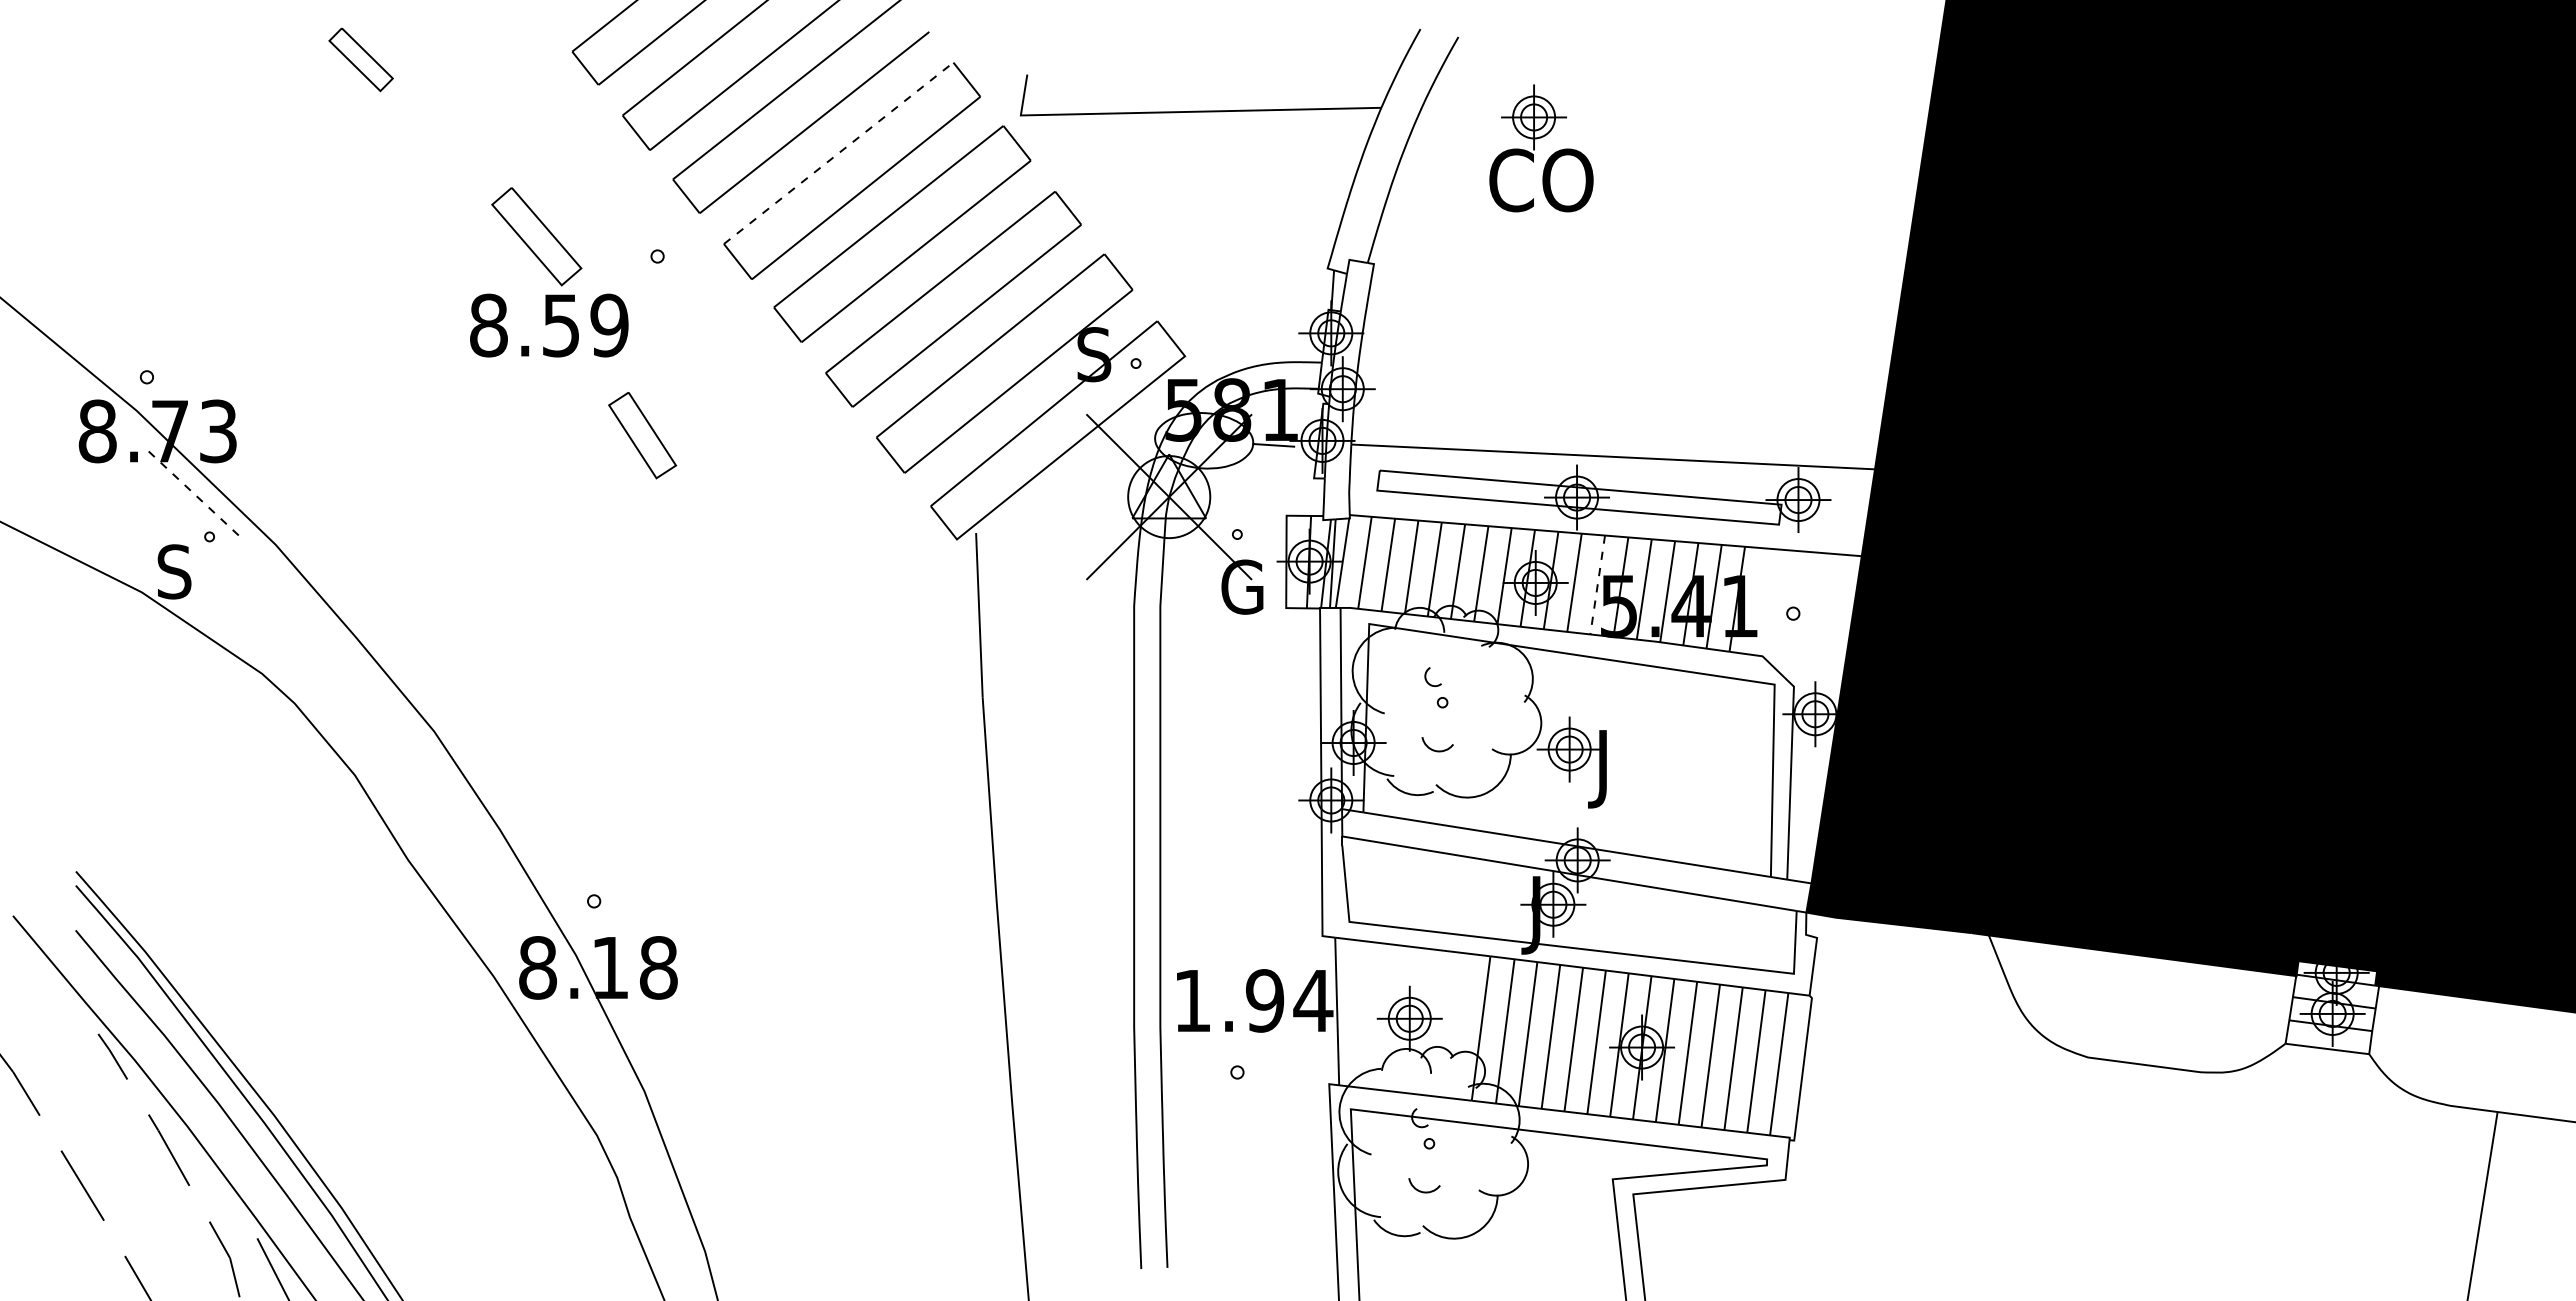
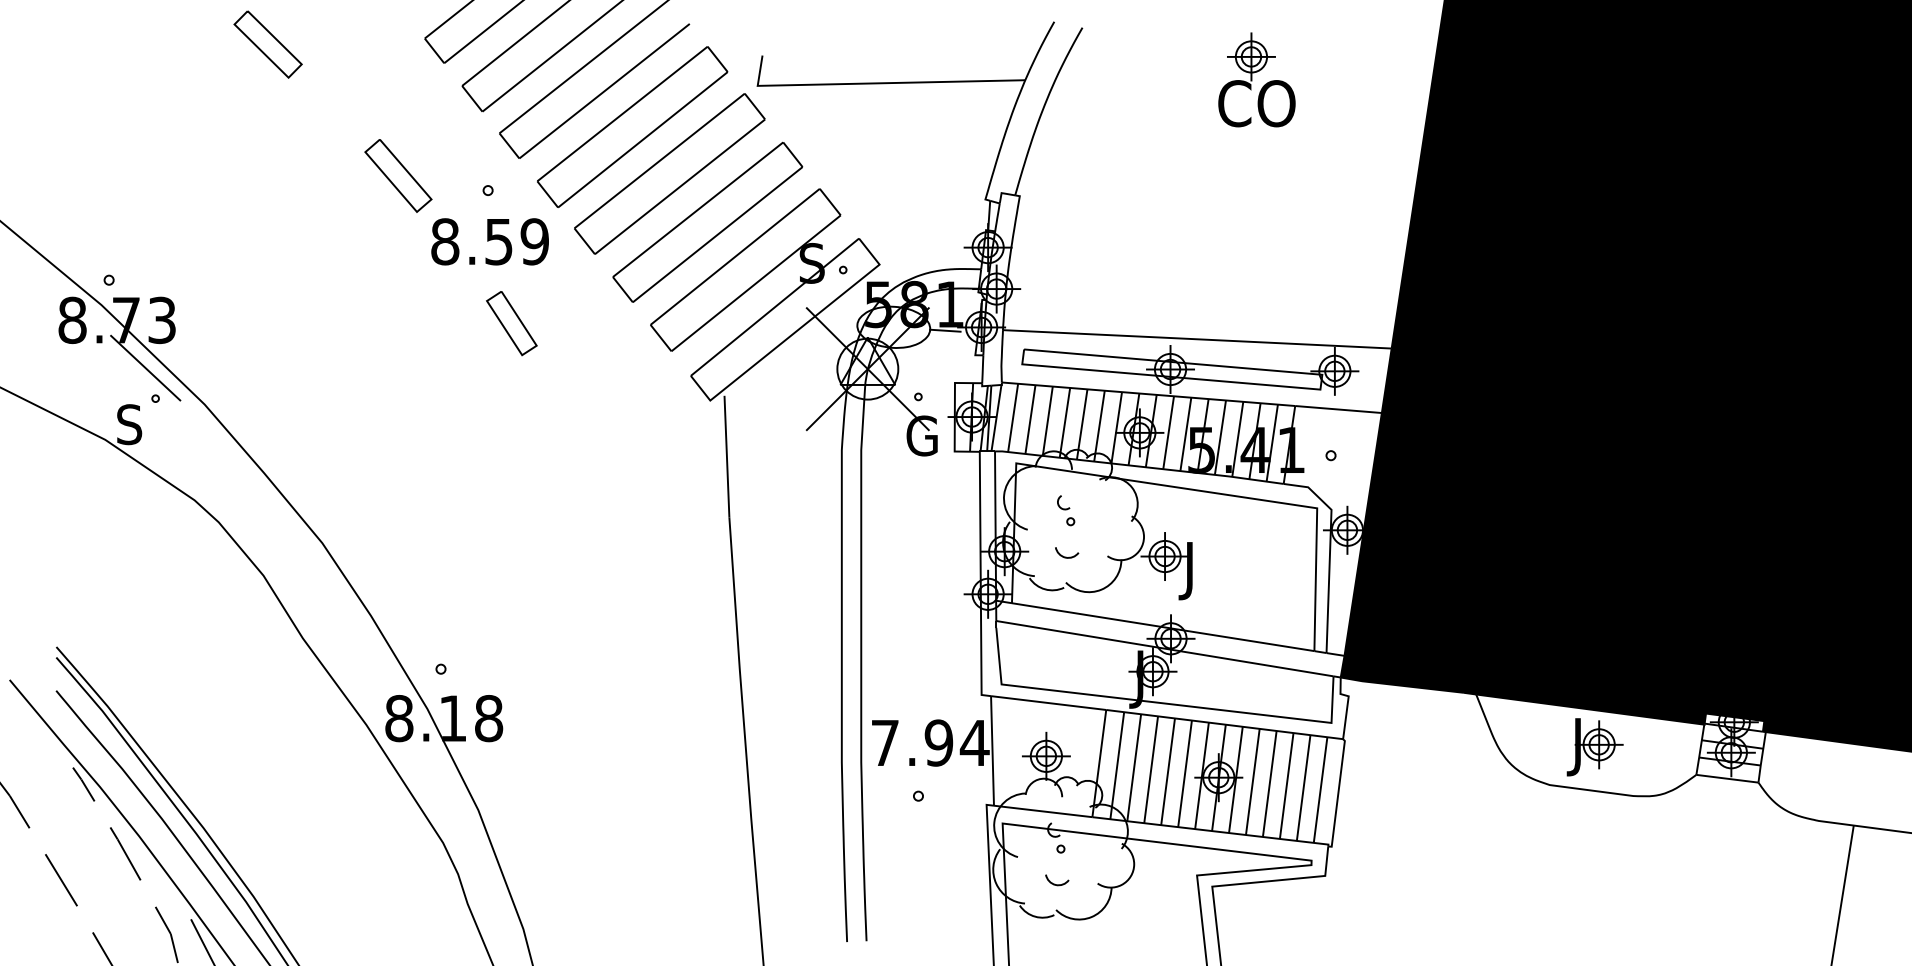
part: (360, 59) -> (267, 44), size x1.43
part: (1534, 148) -> (1251, 79), moved
line: (839, 153) -> (623, 114), dashed -> solid
text: (549, 325) -> (490, 241), moved
part: (642, 435) -> (511, 323), moved
line: (196, 495) -> (145, 367), dashed -> solid
line: (1597, 585) -> (1185, 434), dashed -> solid
text: (1192, 1000) -> (885, 742), 1.94 -> 7.94
part: (2149, 1006) -> (1595, 747), added

